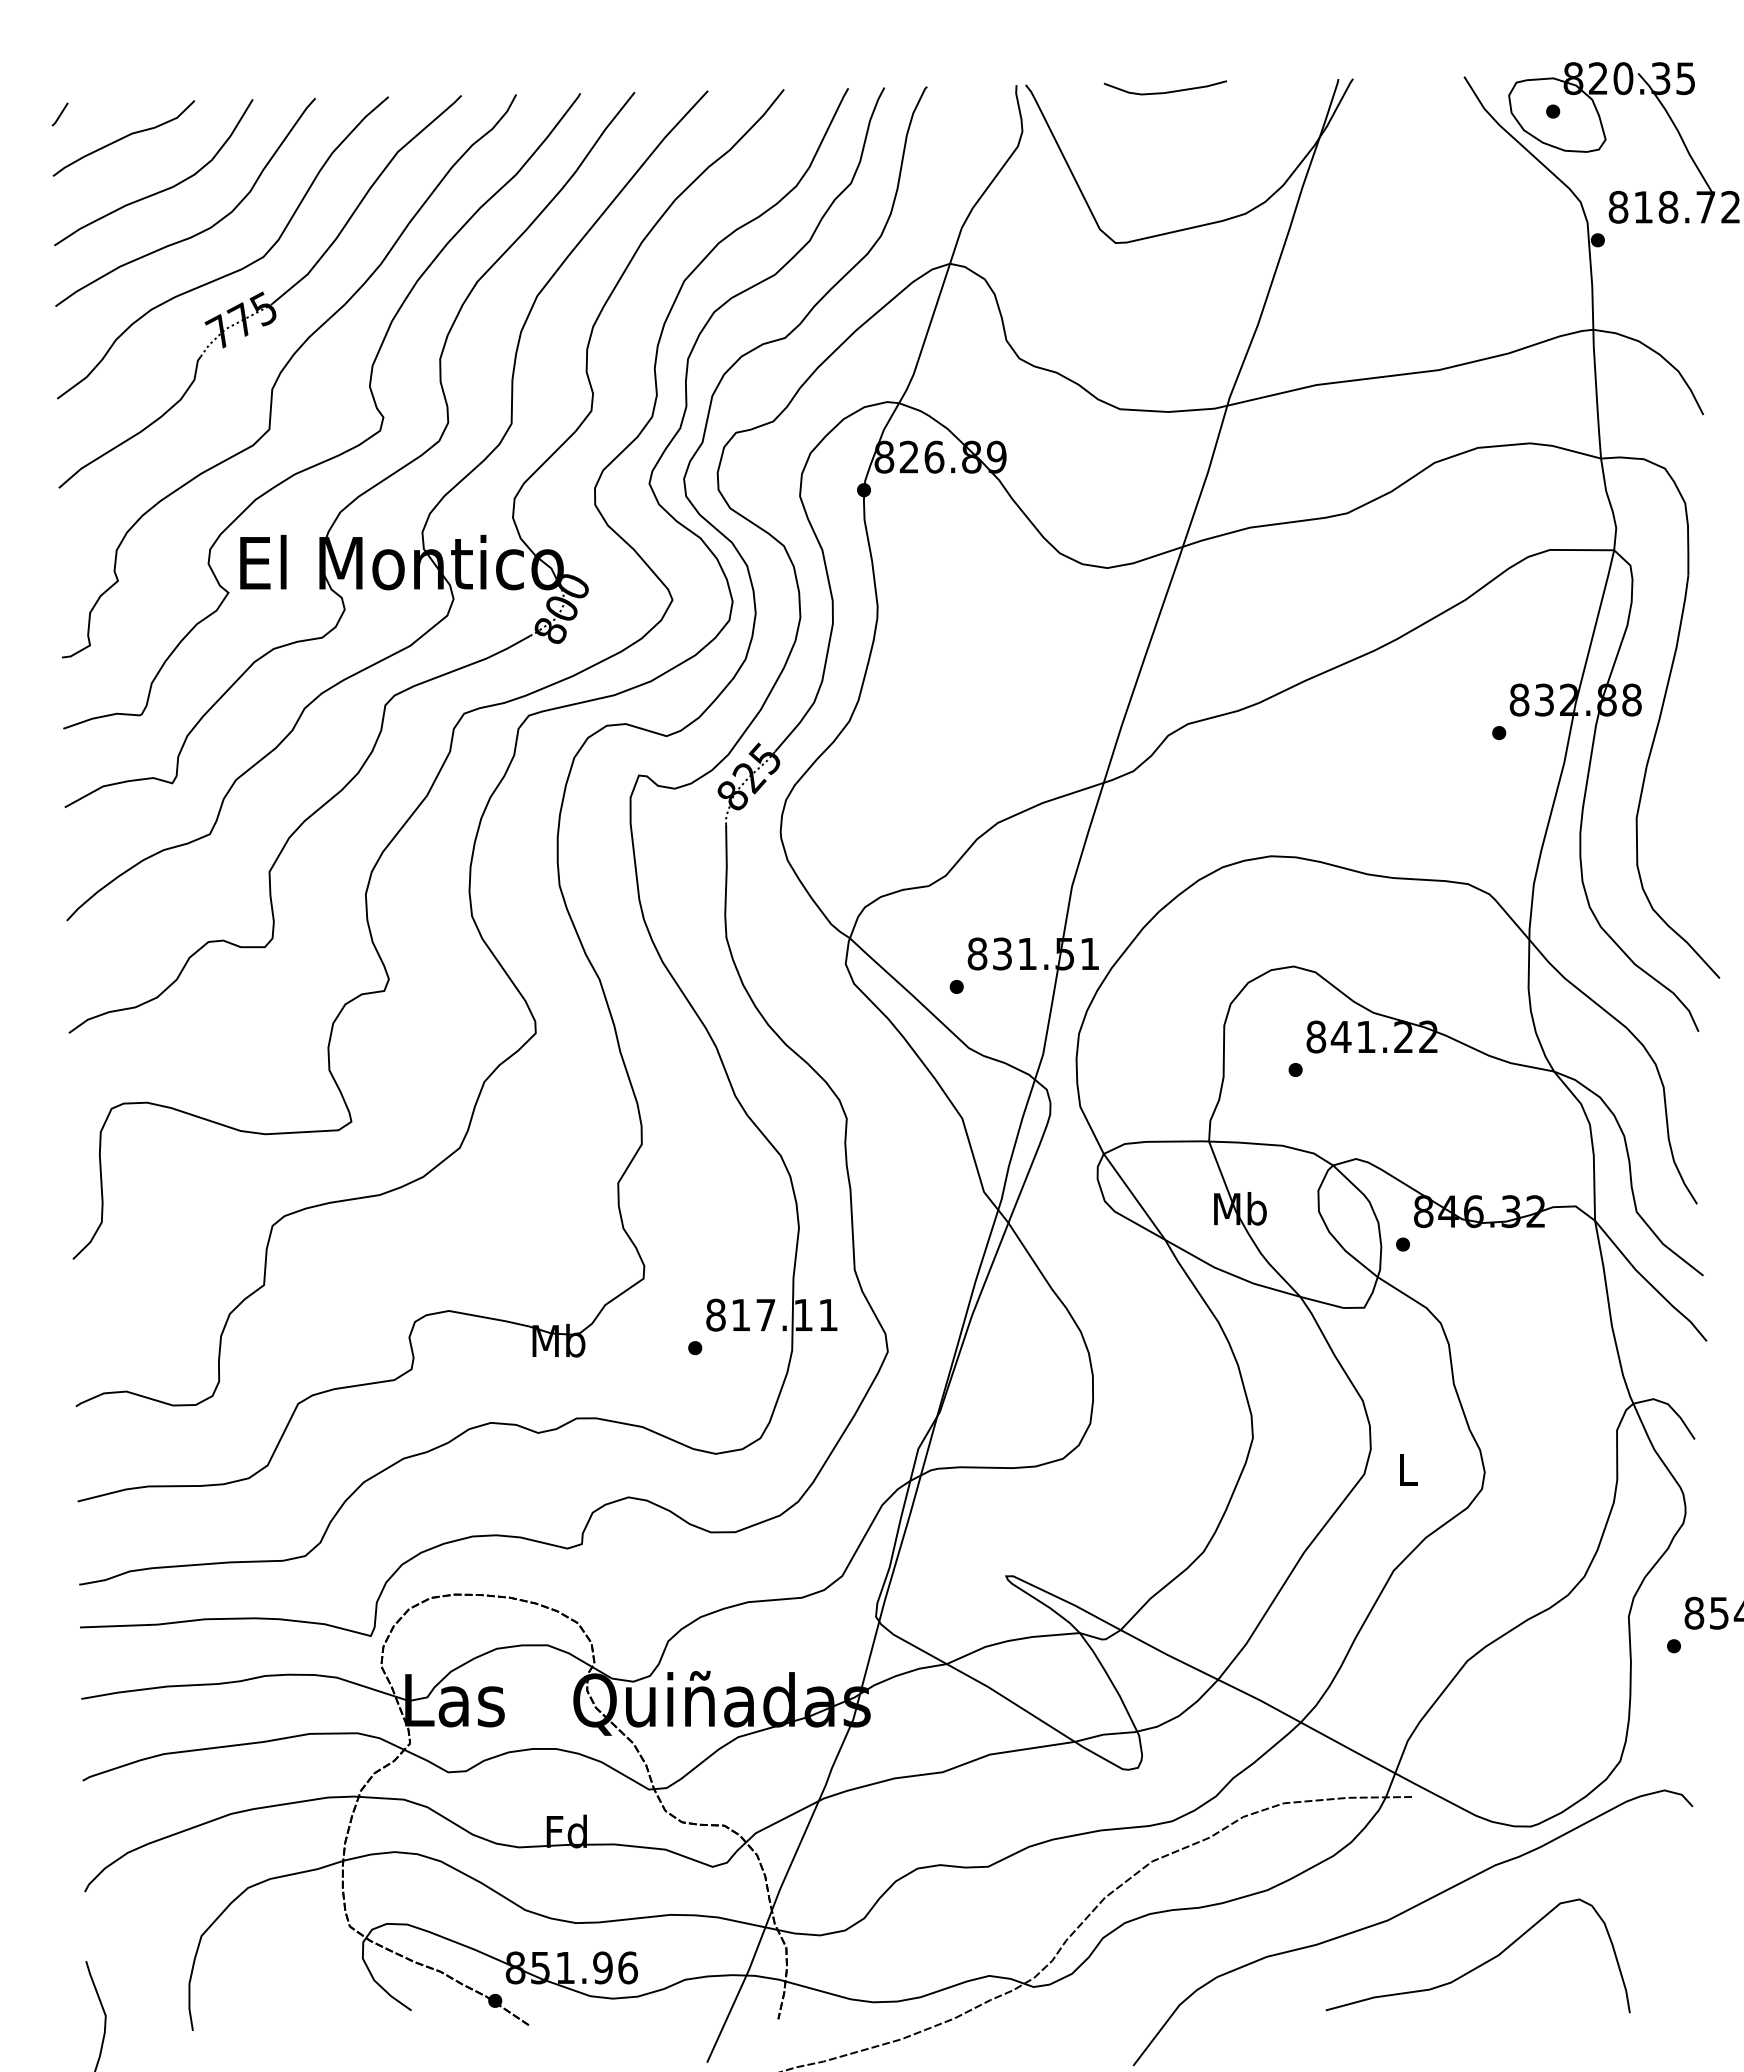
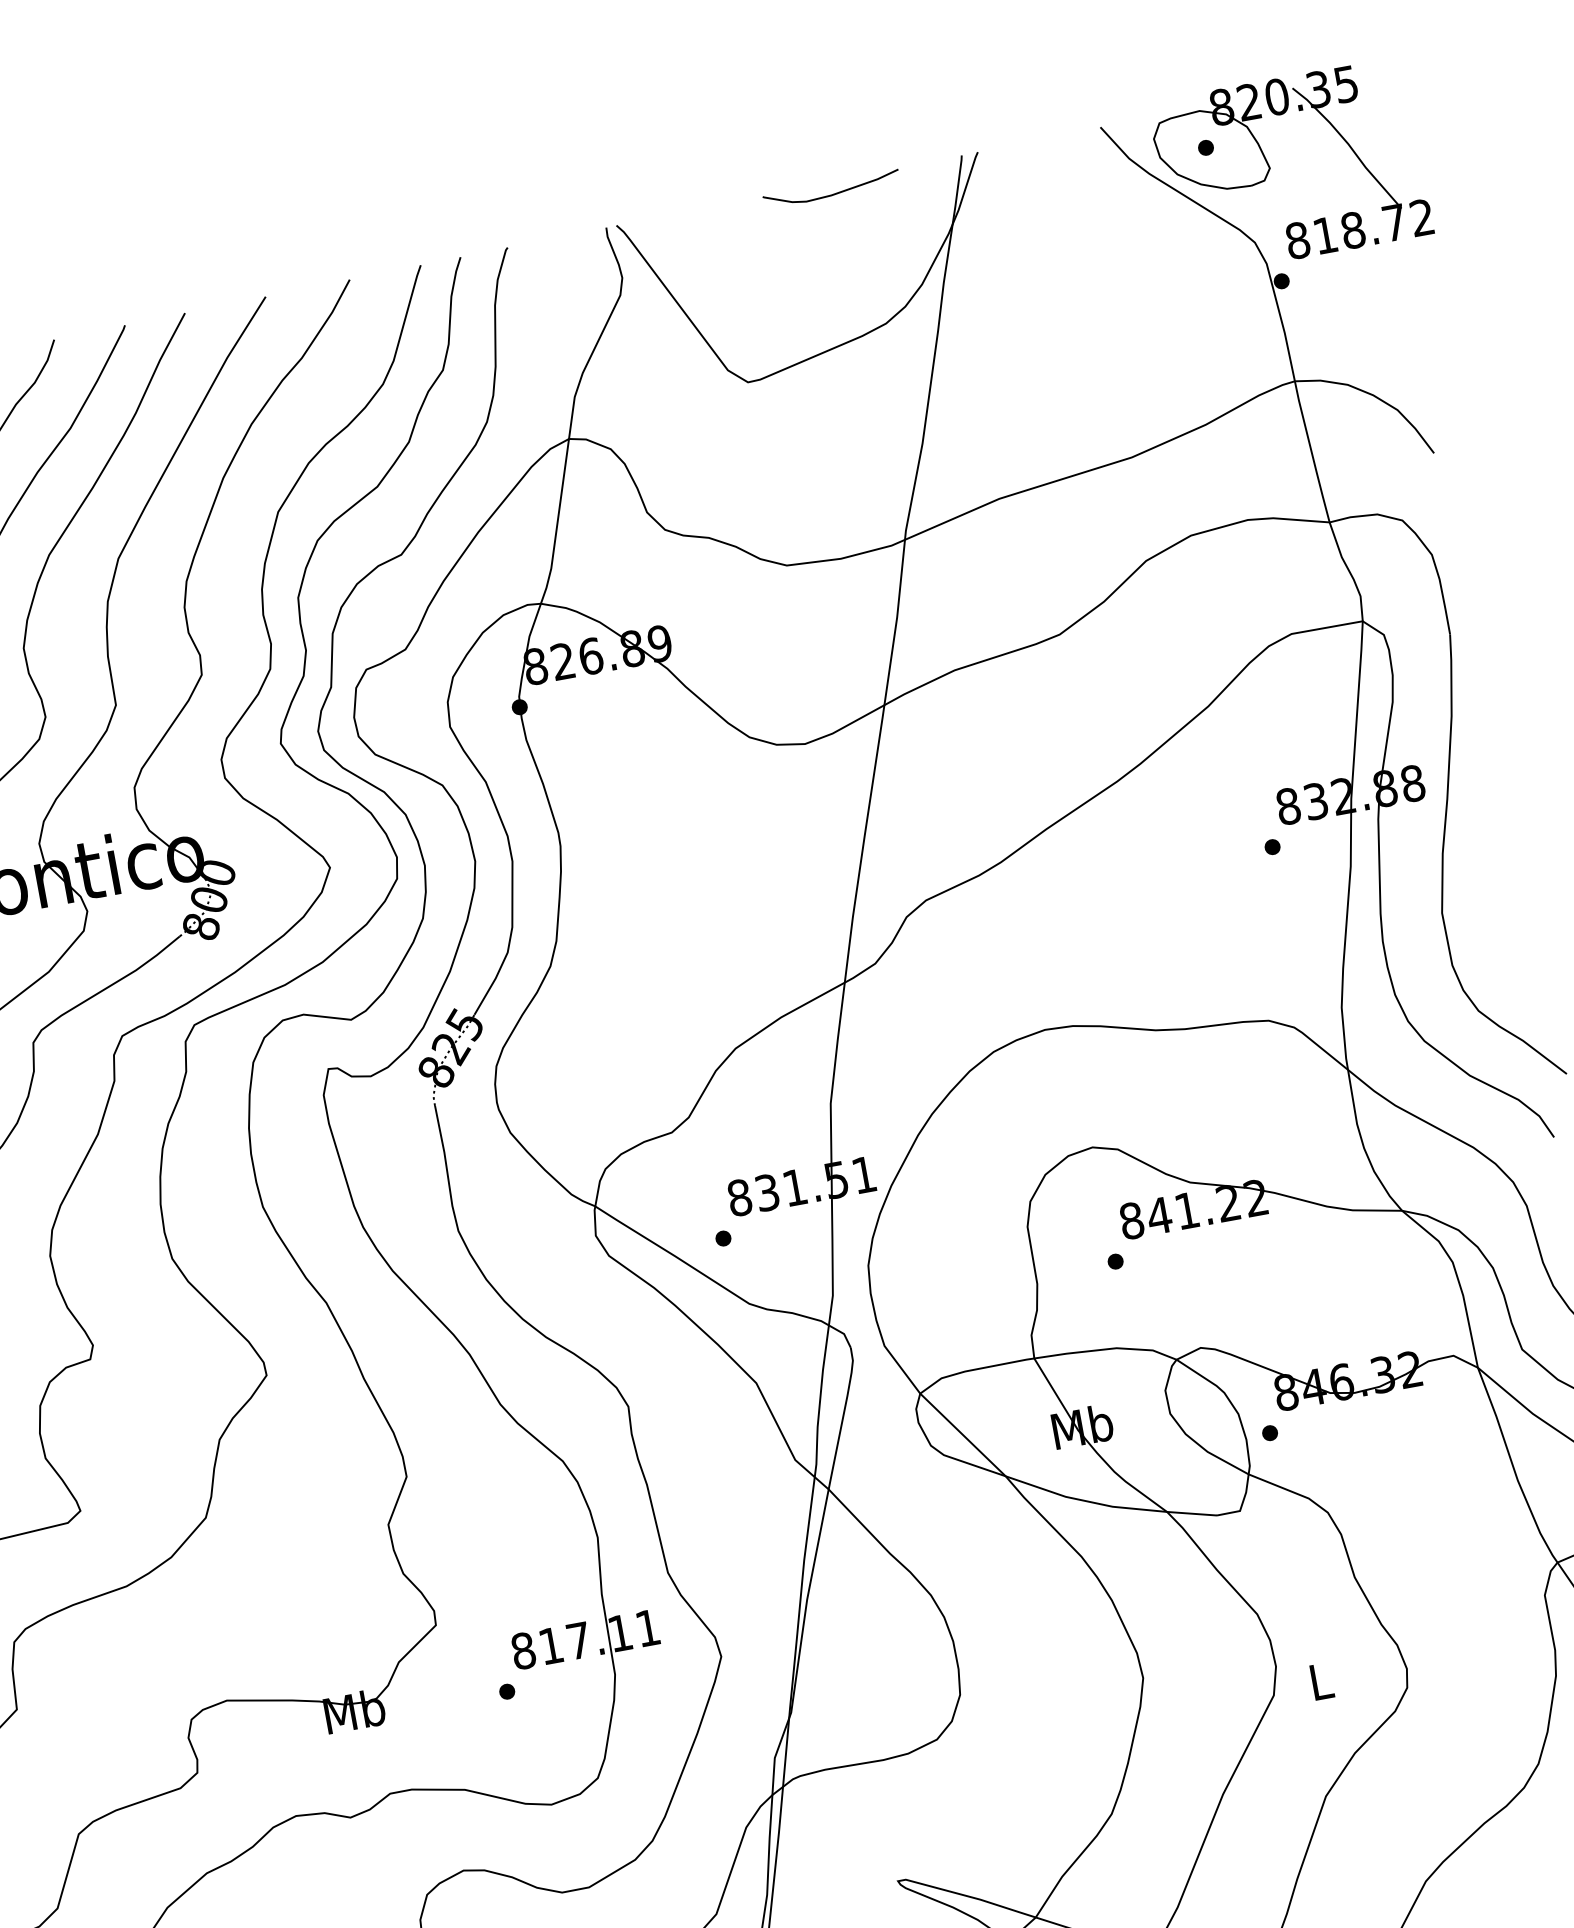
curve: (1166, 91) -> (833, 193), moved

